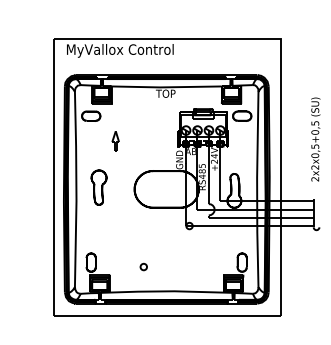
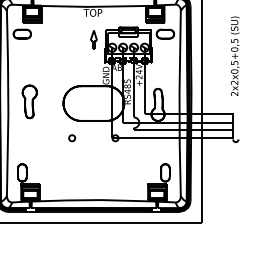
part: (115, 141) -> (93, 40), moved
circle: (143, 266) -> (71, 137), moved

